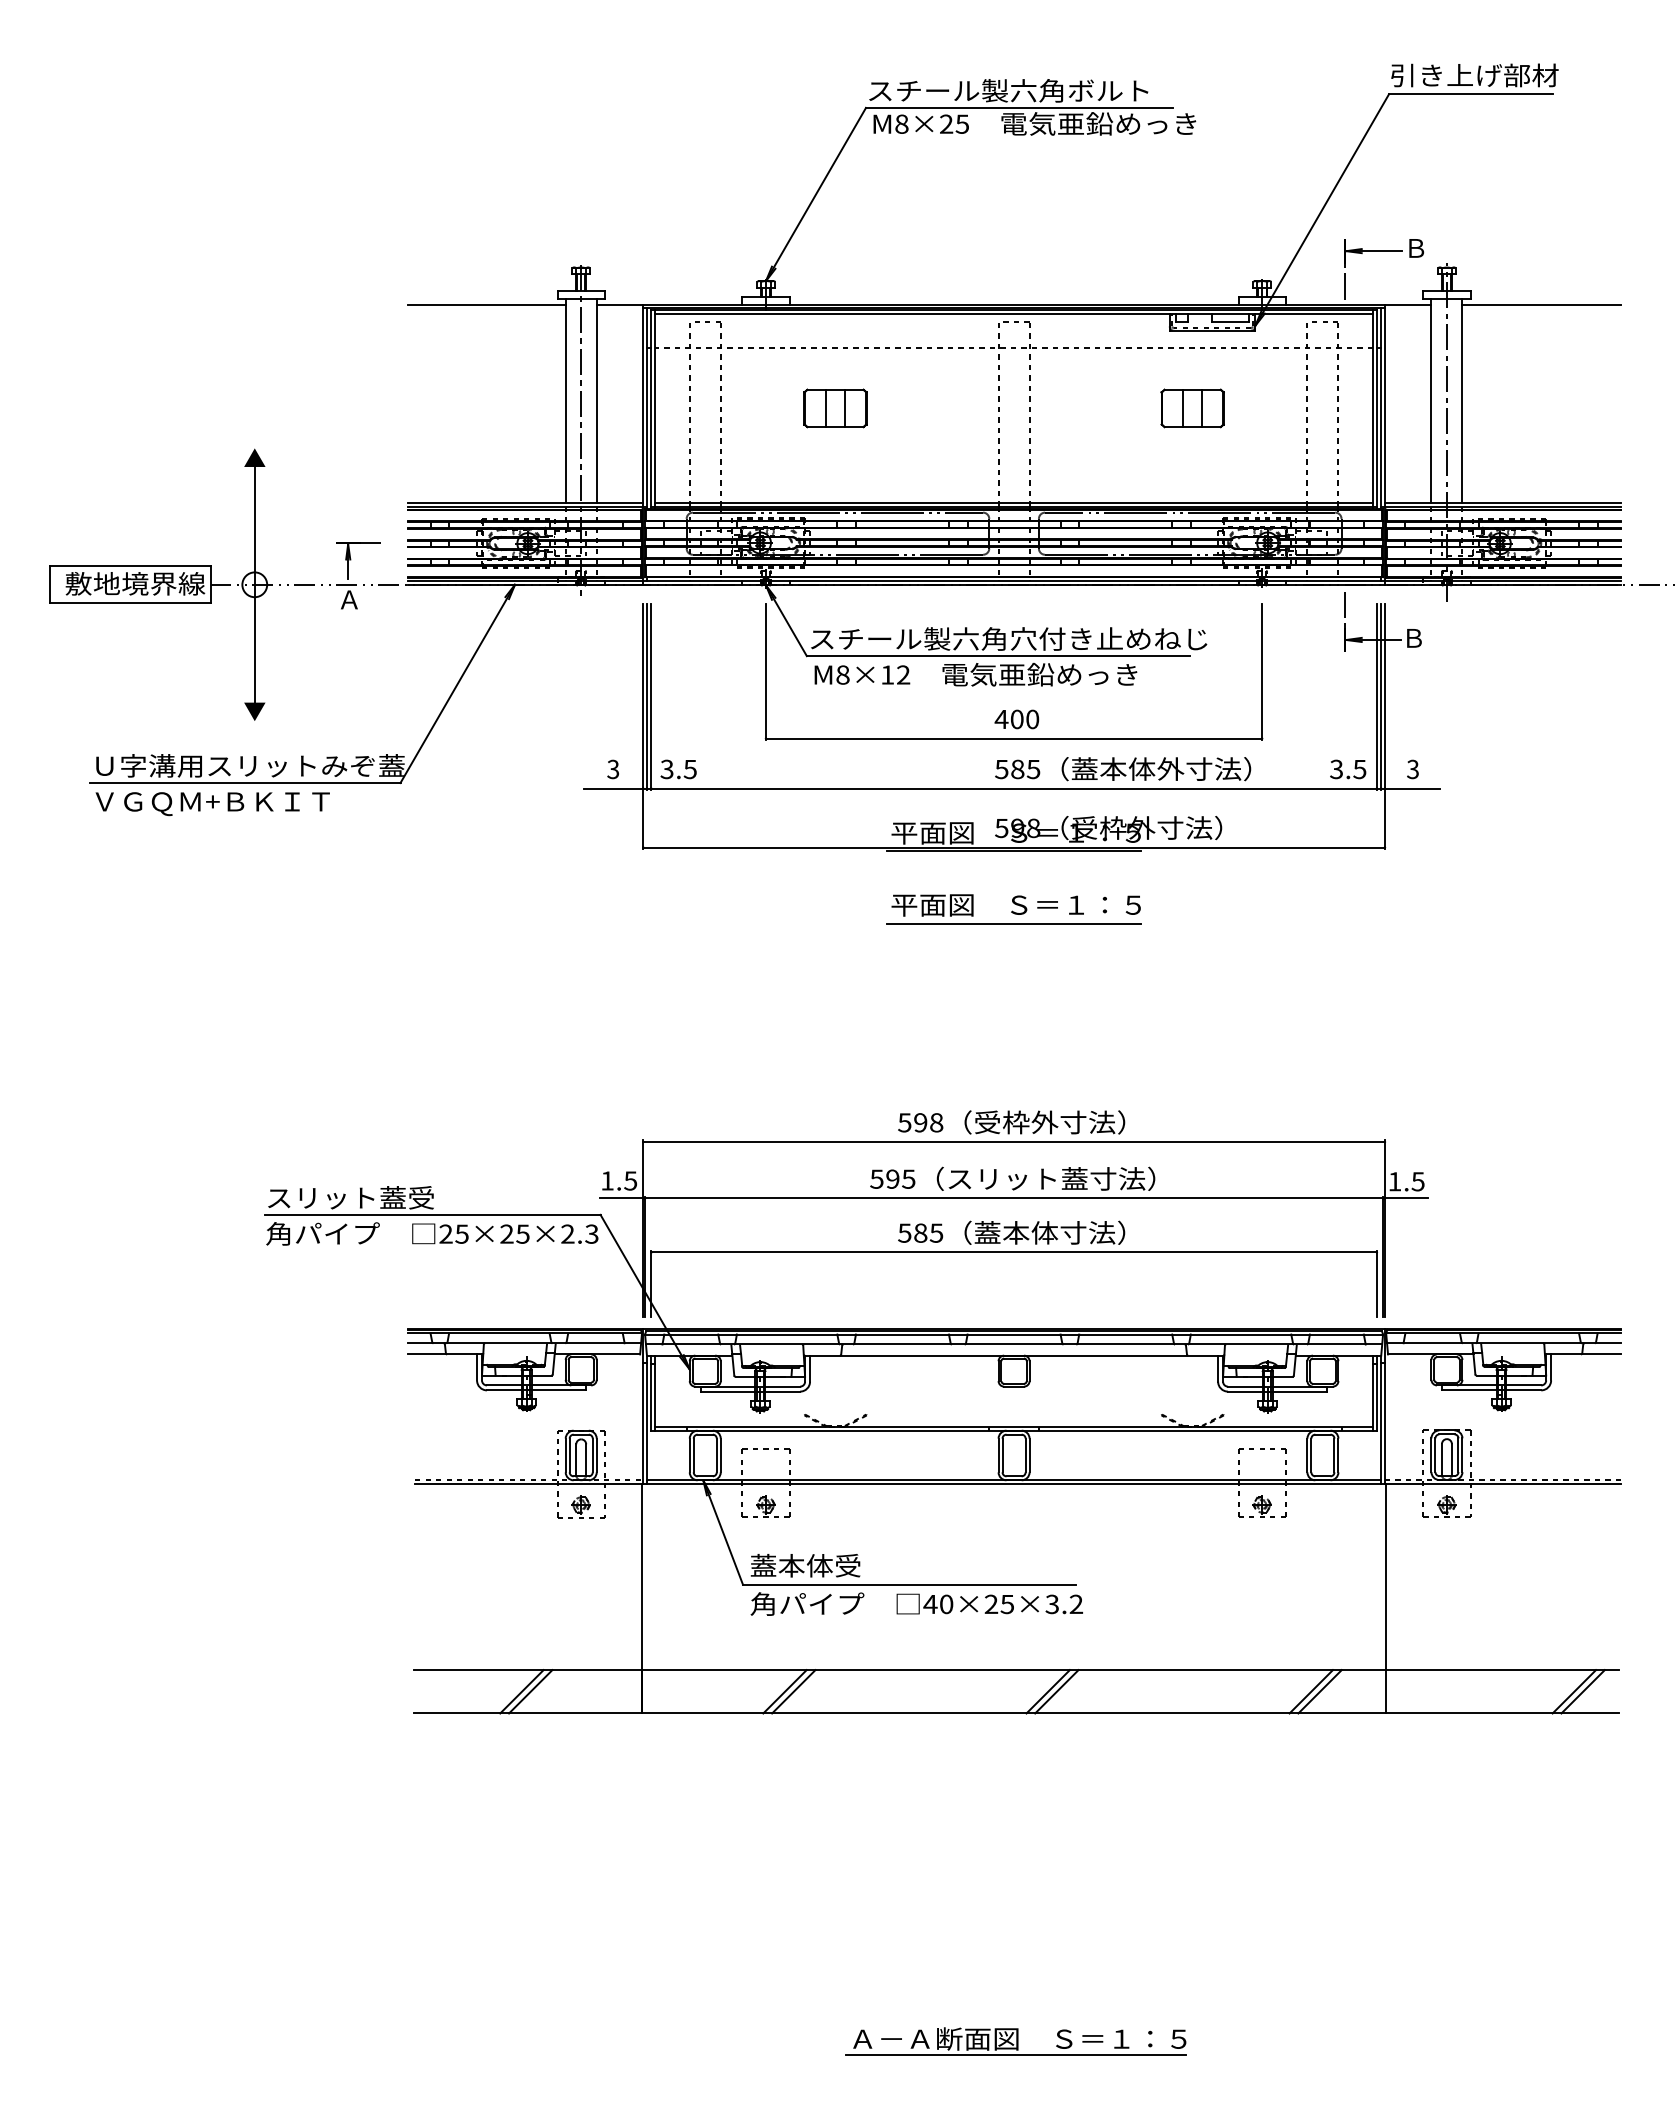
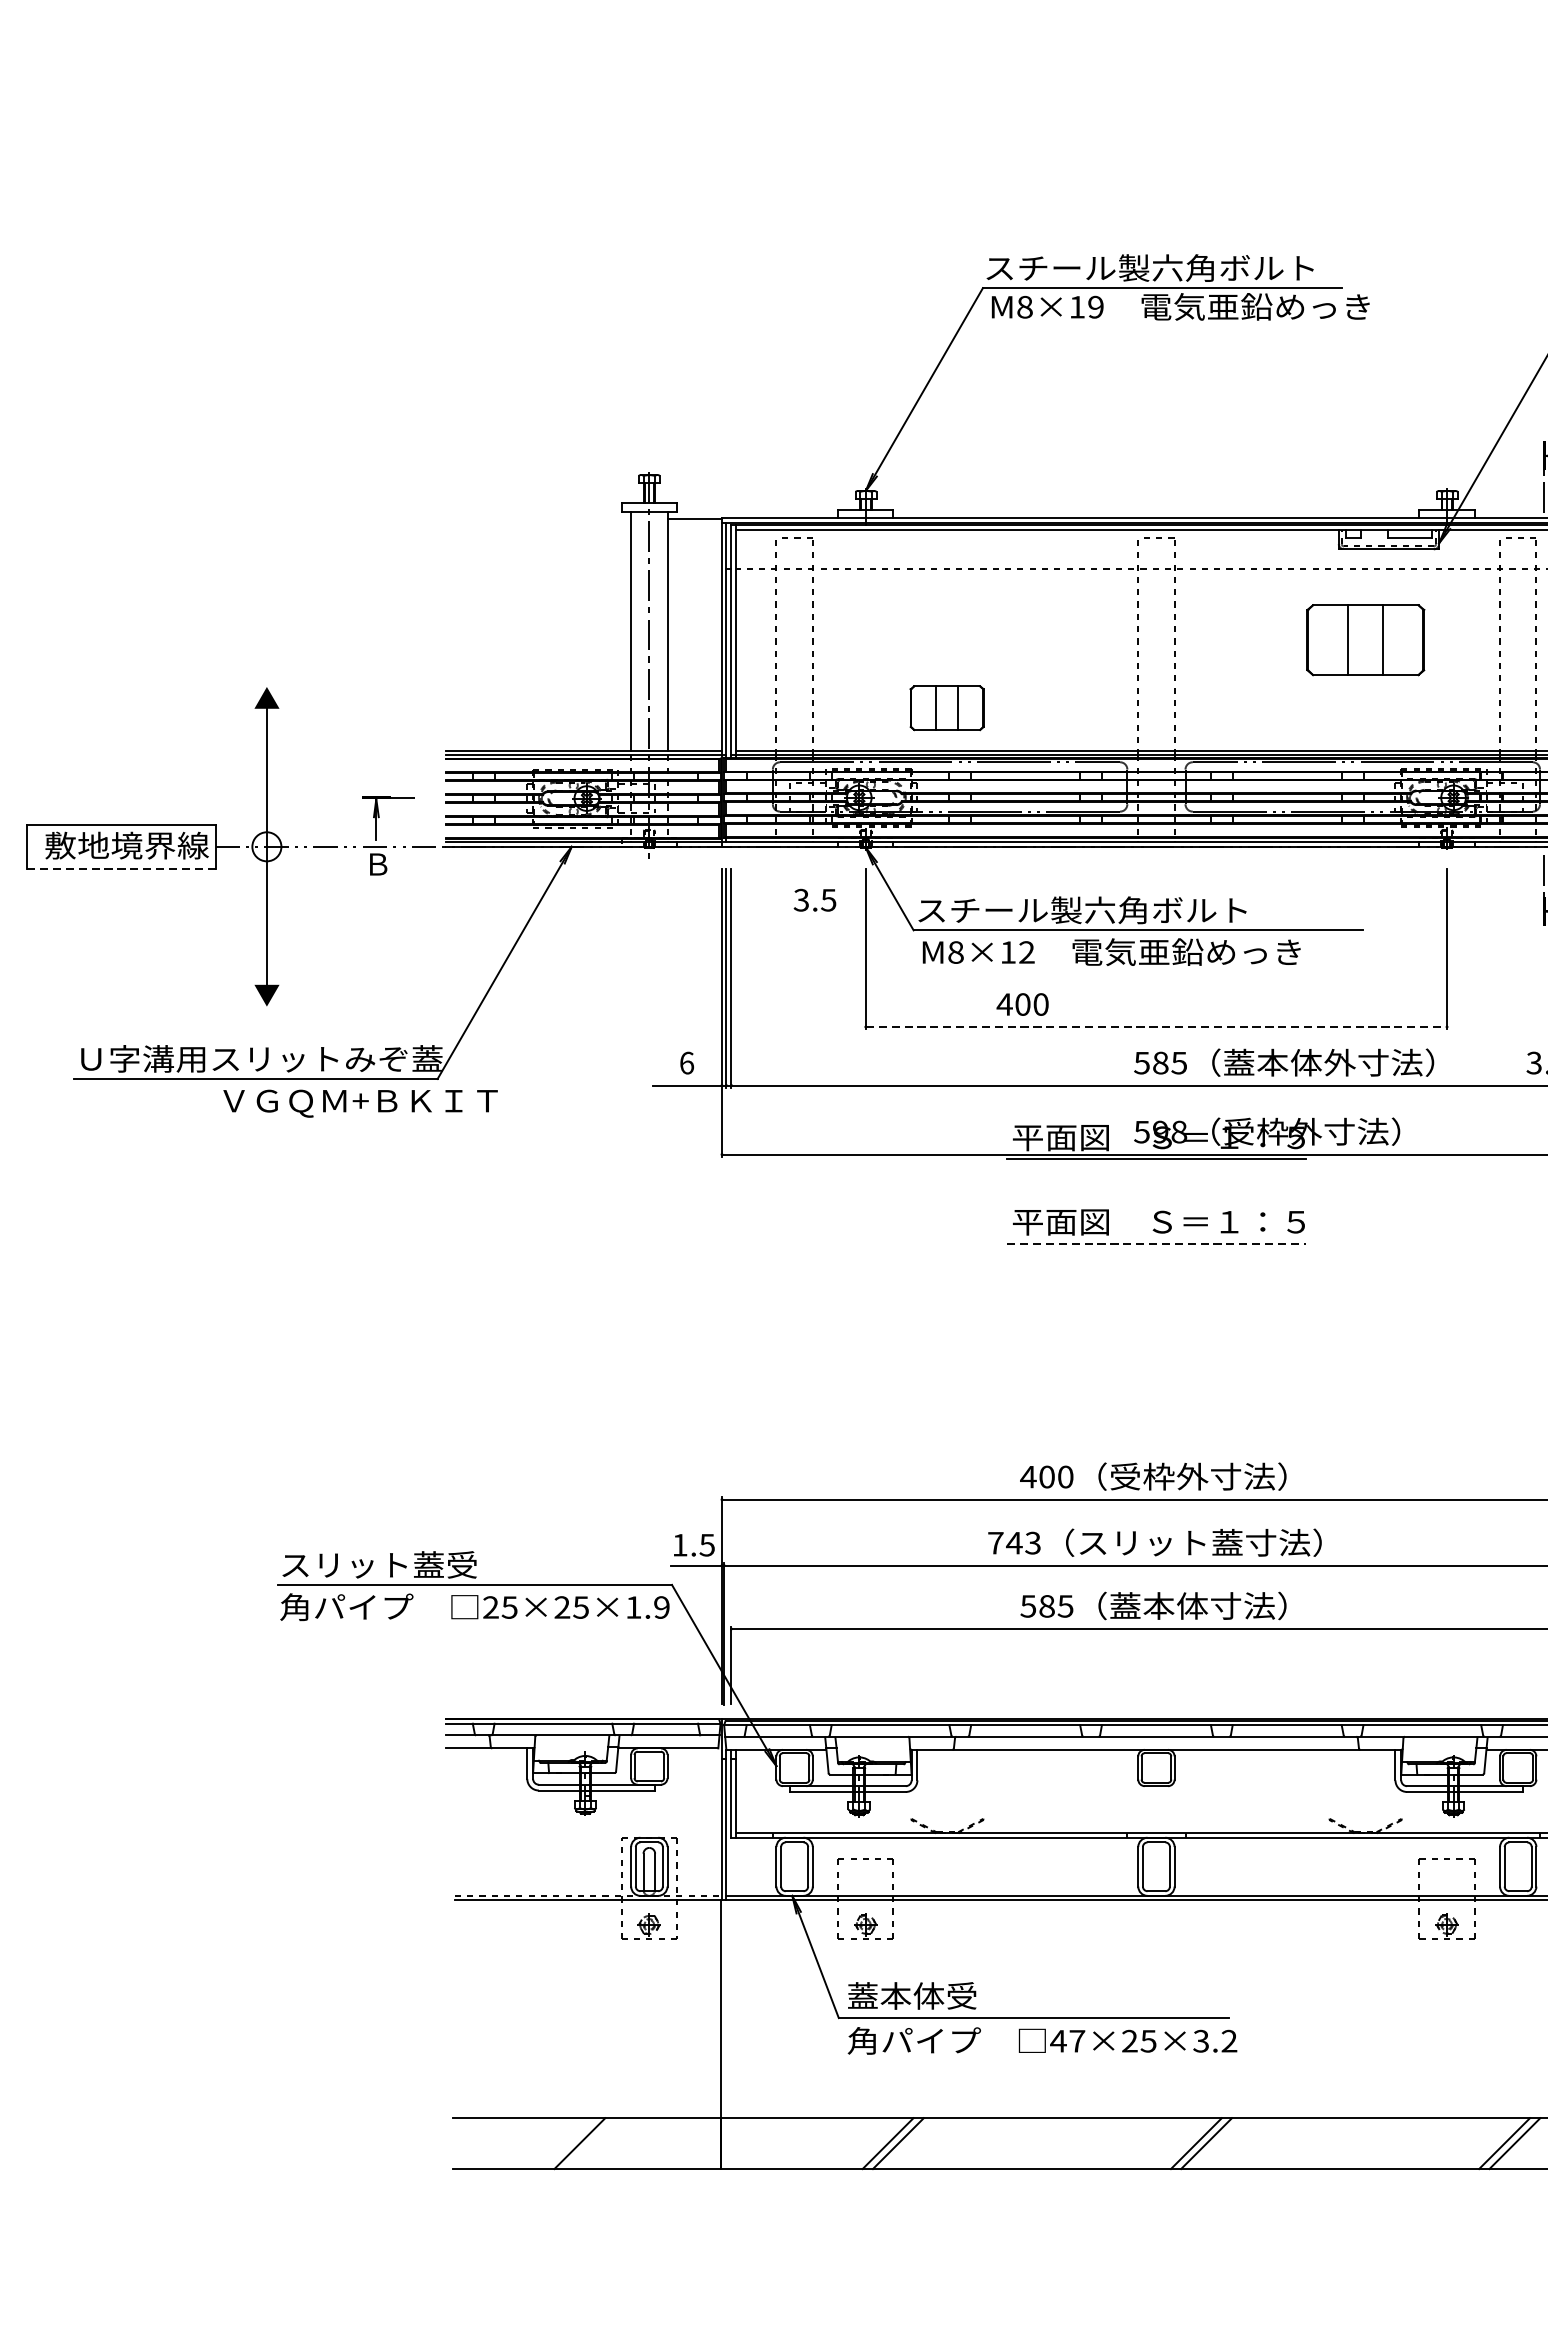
text: (954, 123) -> (1086, 306), M8×25 -> M8×19
line: (486, 305) -> (538, 519), removed
part: (835, 408) -> (947, 708), moved
part: (1192, 408) -> (1365, 640), size x1.6
text: (349, 599) -> (377, 864), Ａ -> Ｂ
line: (130, 603) -> (121, 868), solid -> dashed
text: (1109, 638) -> (1268, 909), スチール製六角穴付き止めねじ -> スチール製六角ボルト
text: (1016, 719) -> (1022, 1004), moved
line: (1014, 738) -> (1156, 1026), solid -> dashed
text: (613, 769) -> (687, 1063), 3 -> 6
text: (678, 769) -> (814, 900), moved
text: (212, 804) -> (360, 1104), moved
line: (1014, 923) -> (1156, 1243), solid -> dashed
text: (920, 1122) -> (1046, 1476), 598 -> 400
text: (892, 1178) -> (1013, 1542), 595 -> 743
text: (579, 1233) -> (647, 1606), 25×25×2.3 -> 25×25×1.9
text: (946, 1604) -> (1077, 2041), 40×25×3.2 -> 47×25×3.2
line: (530, 1691) -> (589, 2143), removed

